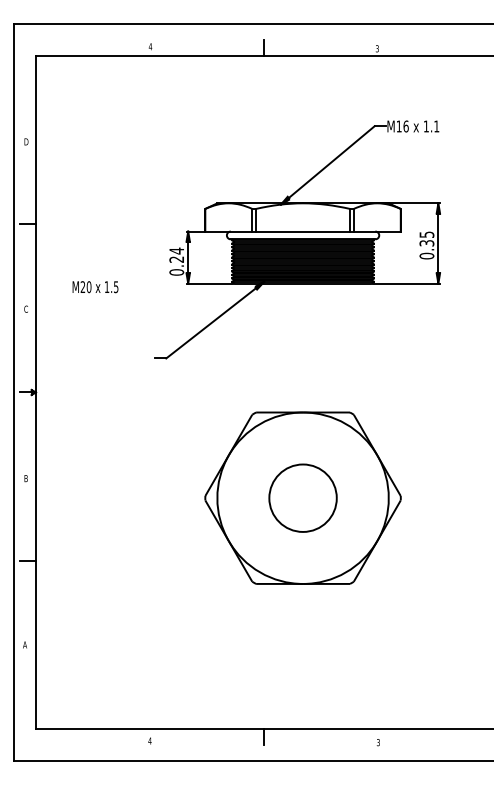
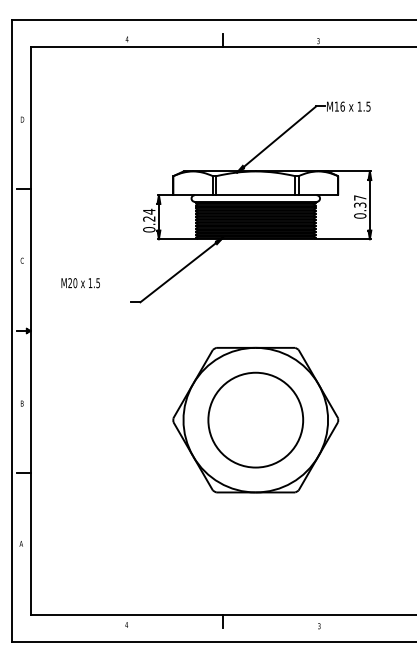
text: (436, 126) -> (368, 106), 1.1 -> 1.5
text: (427, 234) -> (360, 197), 0.35 -> 0.37
text: (95, 287) -> (80, 283), moved
circle: (302, 497) -> (255, 419), size x1.67

